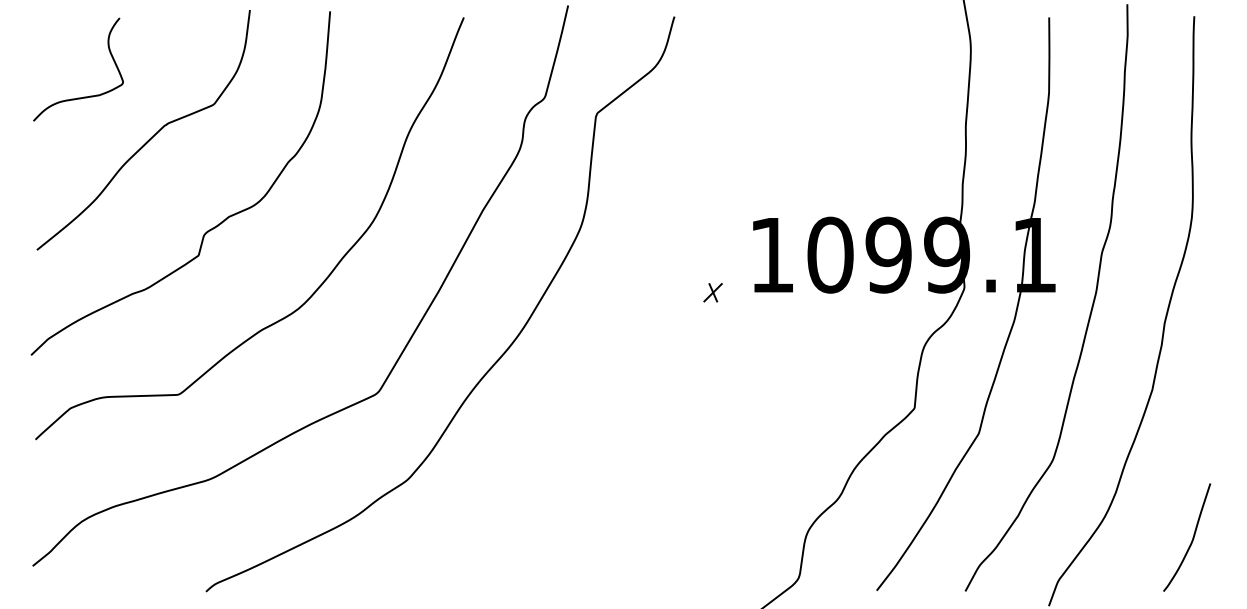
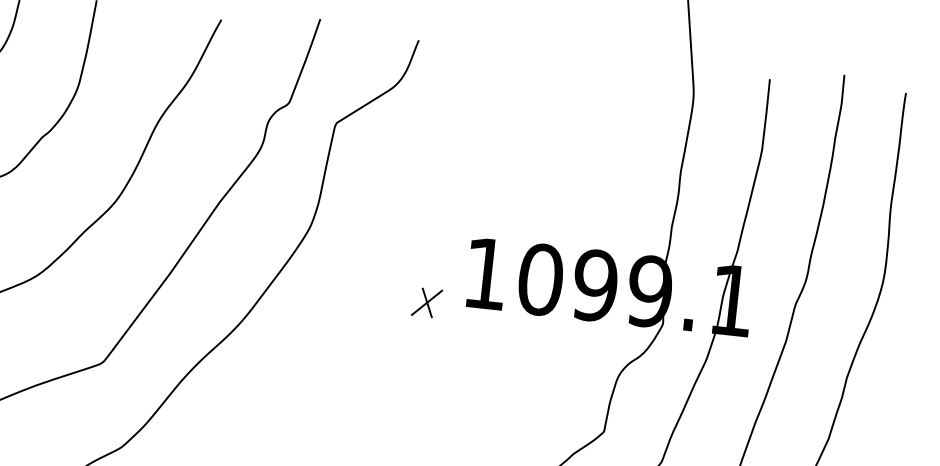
part: (712, 292) -> (426, 302), size x1.67

